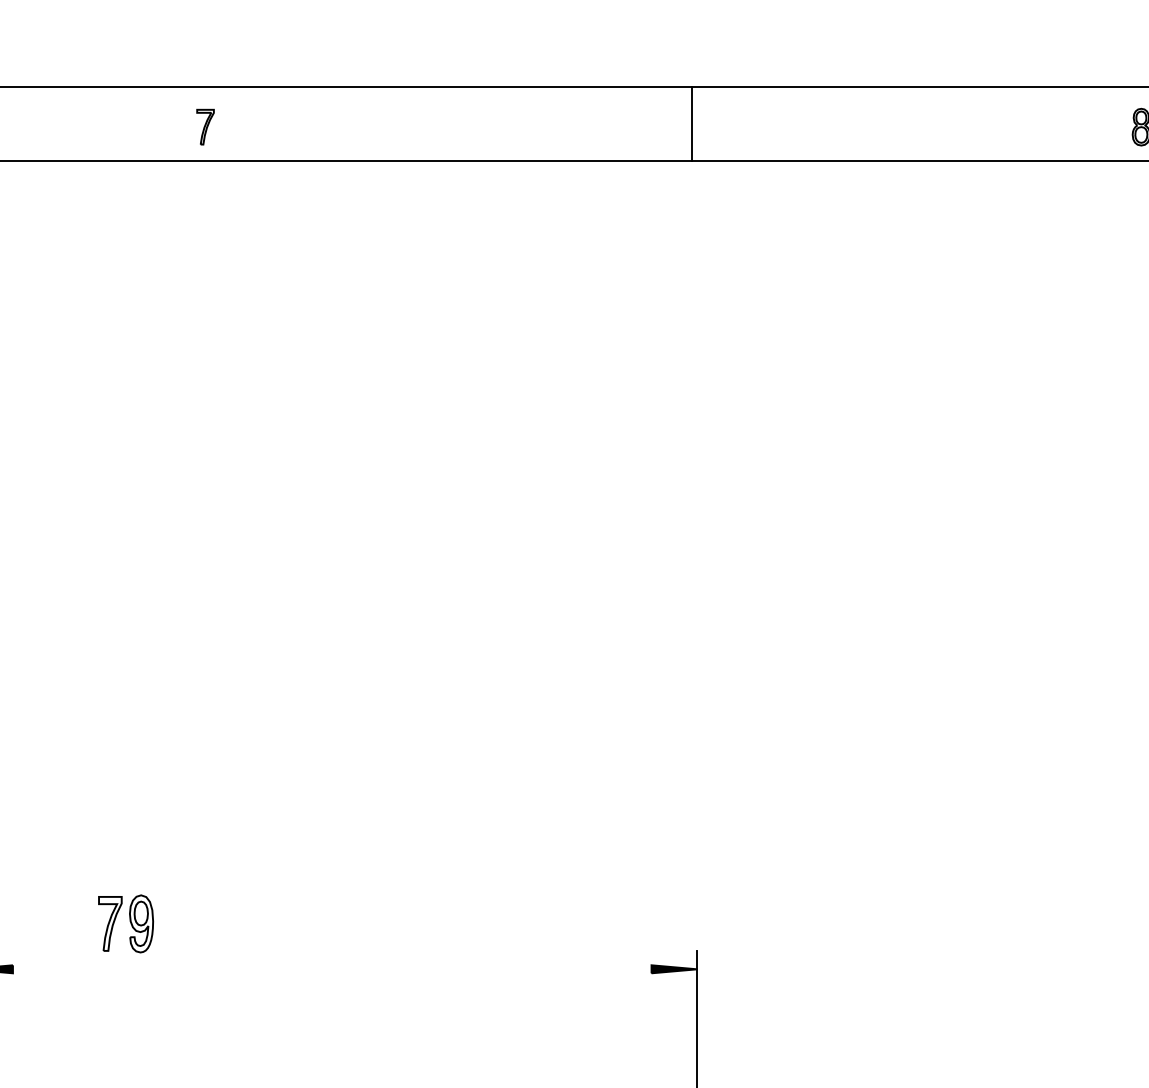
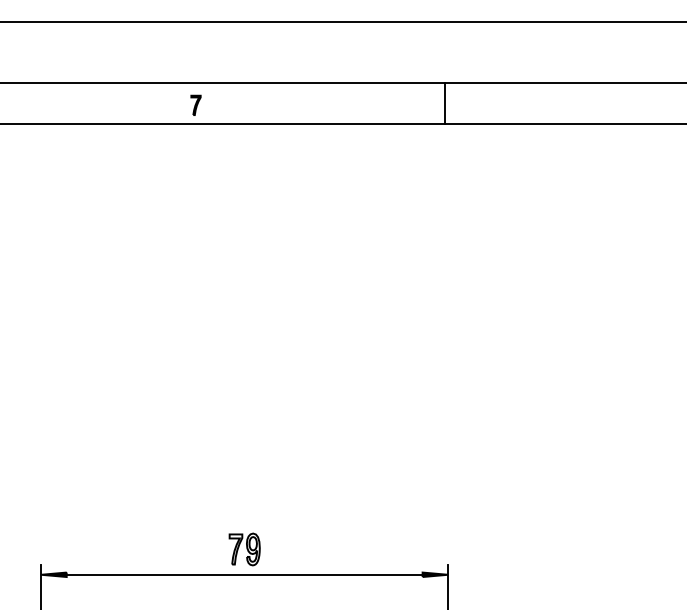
part: (204, 125) -> (195, 104), moved
part: (125, 923) -> (244, 549), moved
line: (331, 968) -> (244, 574), added

